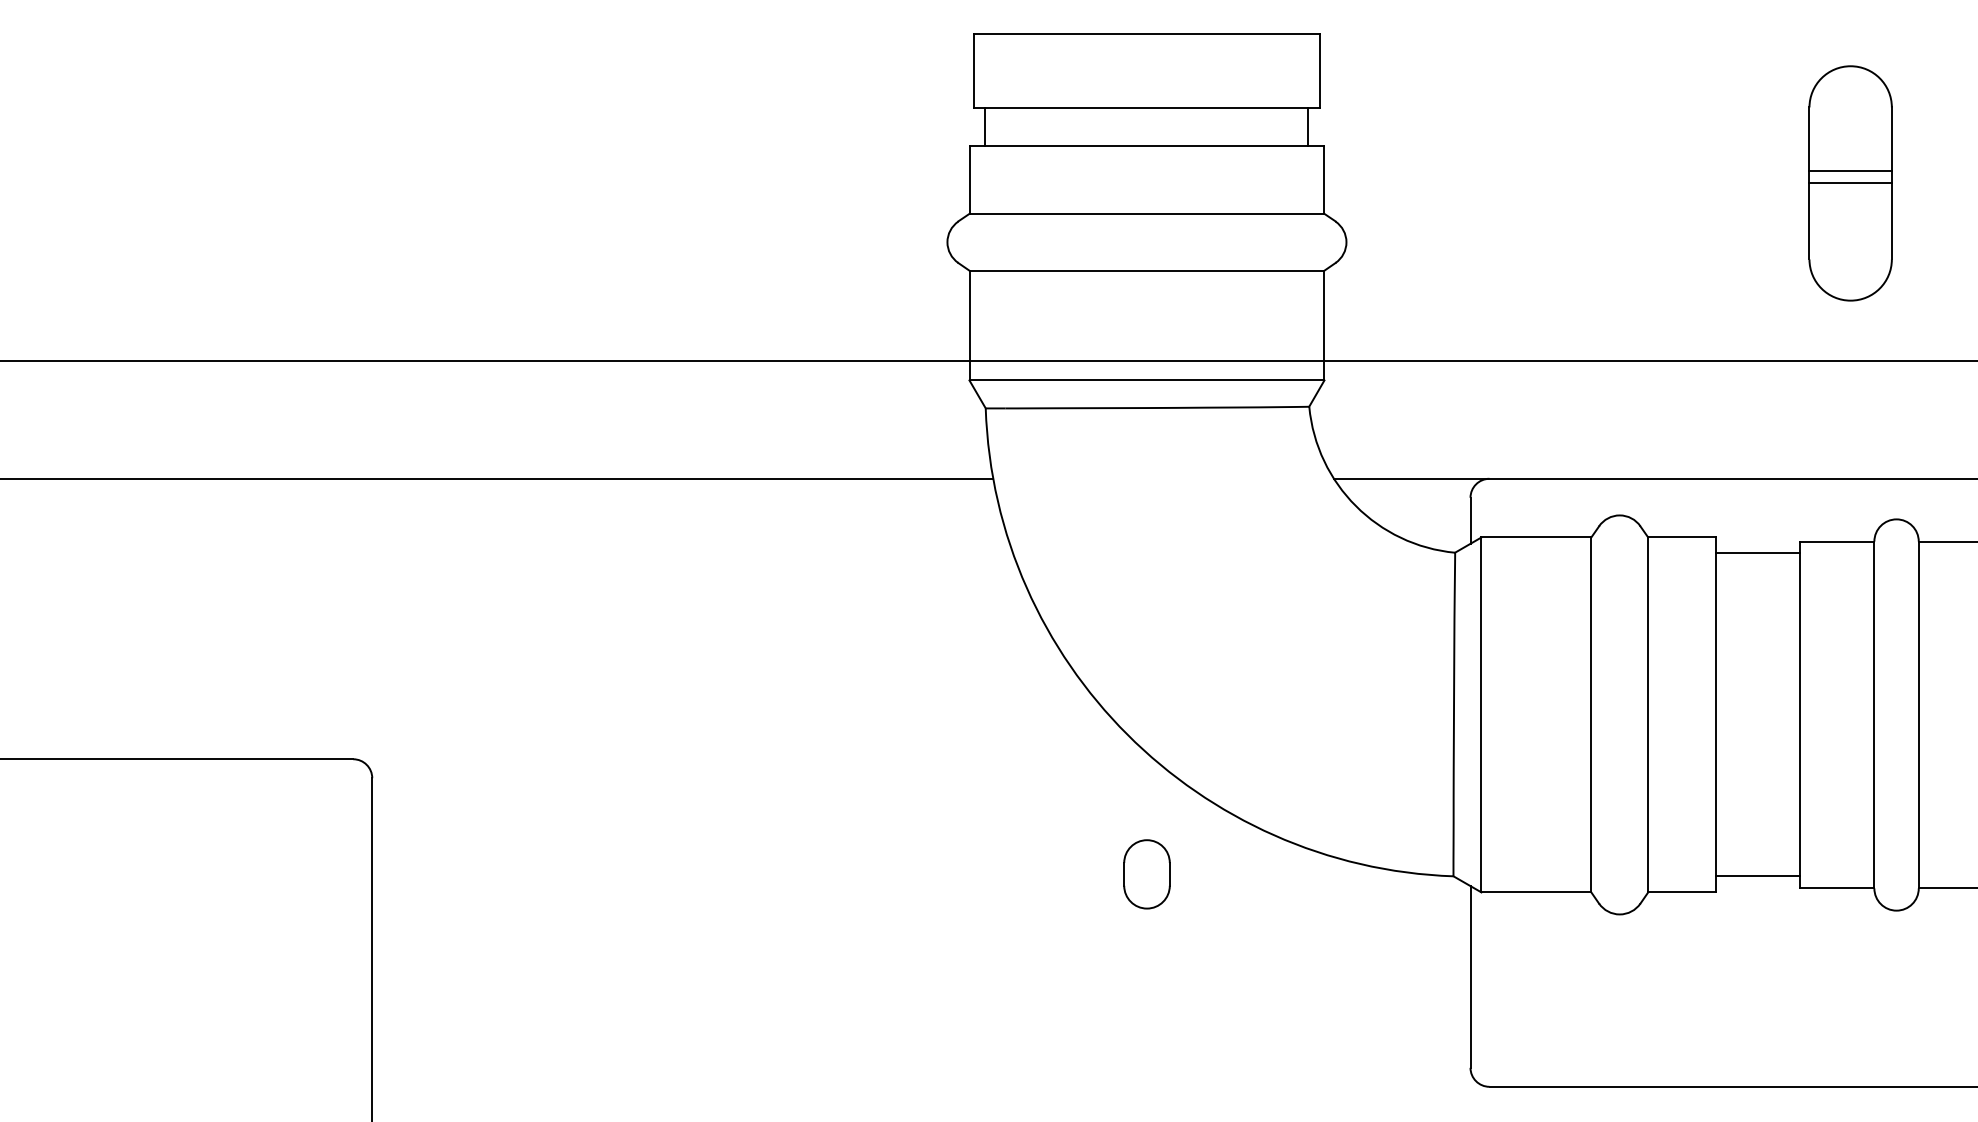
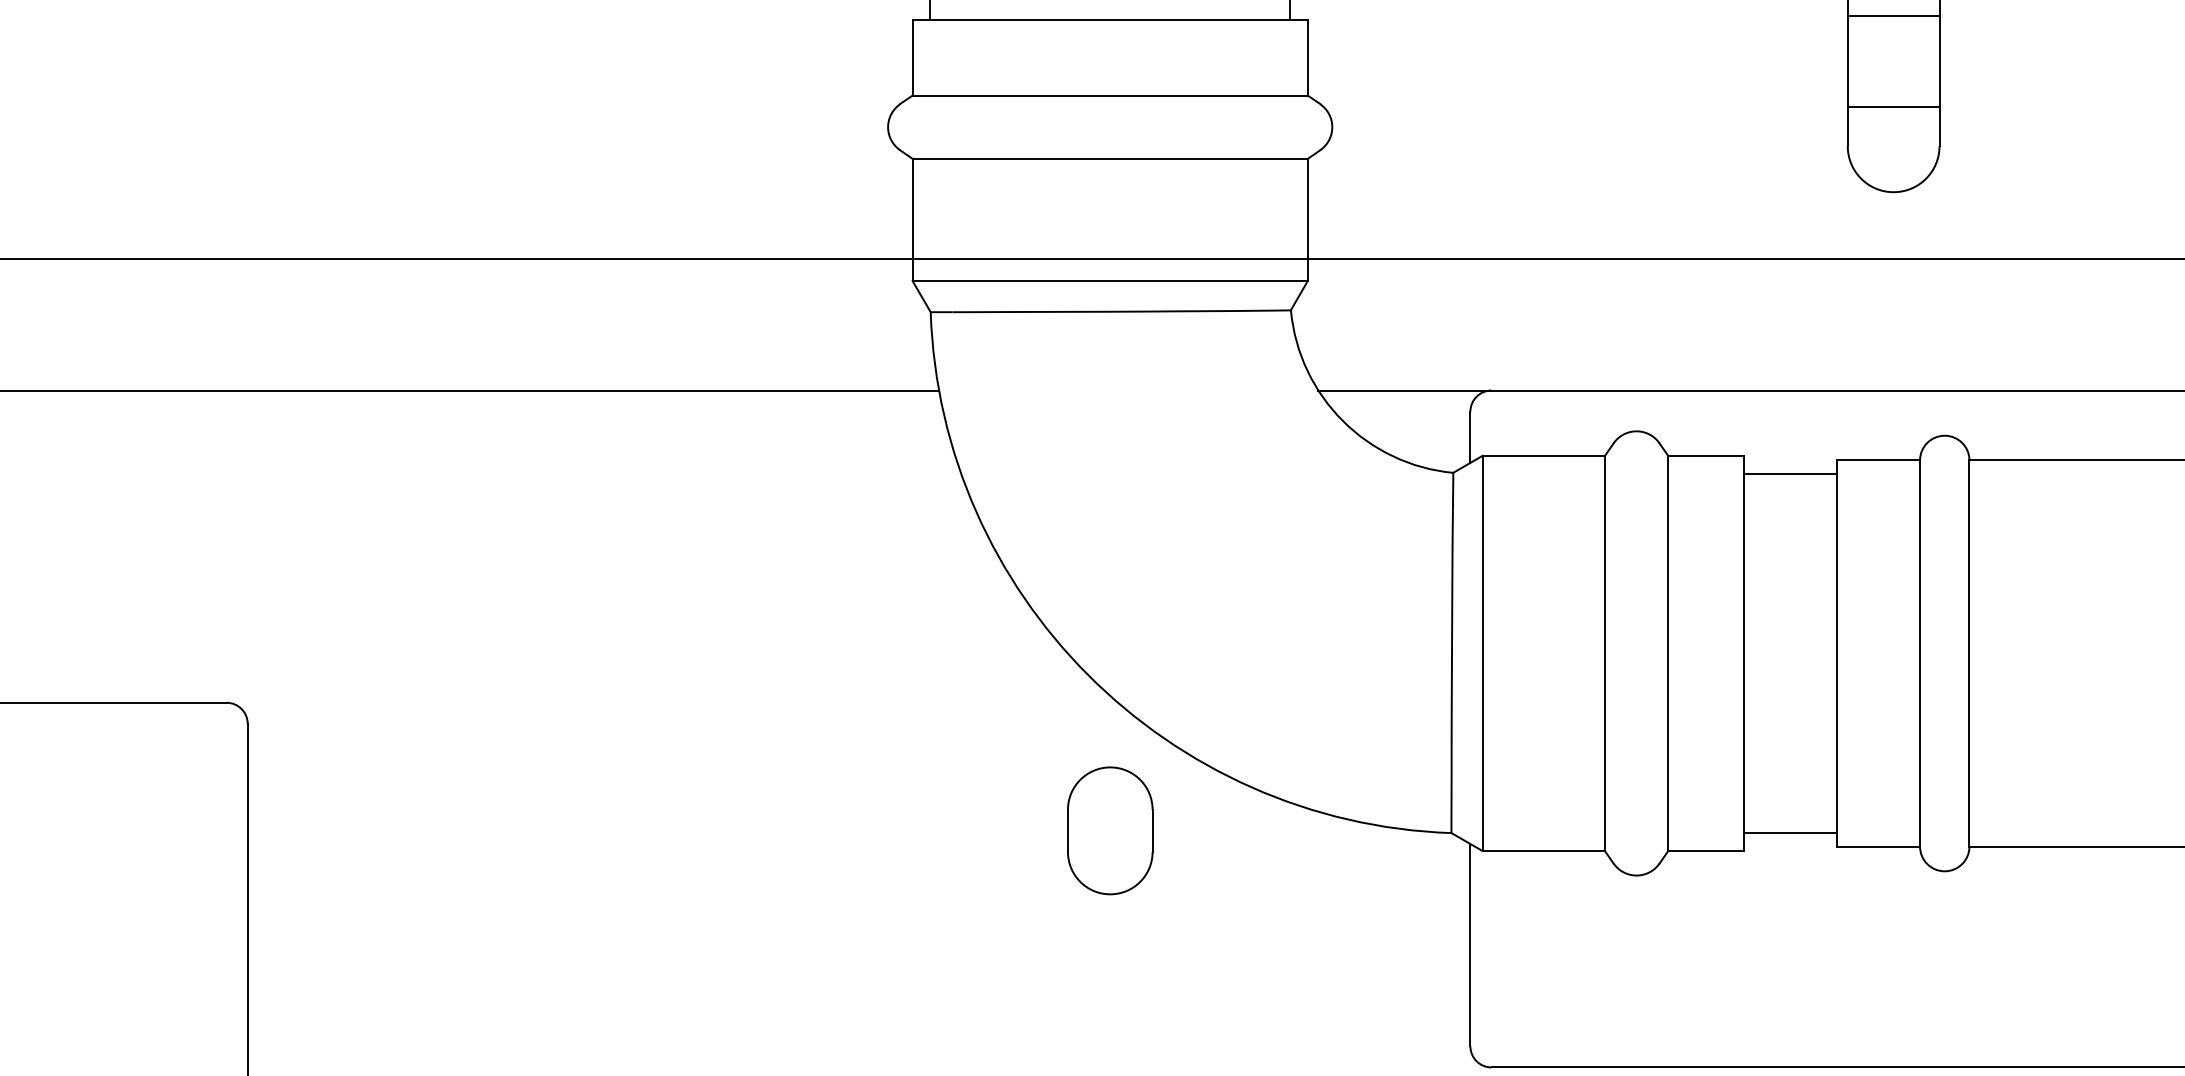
line: (1850, 171) -> (1893, 107), moved
line: (1850, 183) -> (1893, 16), moved
part: (1146, 874) -> (1109, 831), size x1.67

